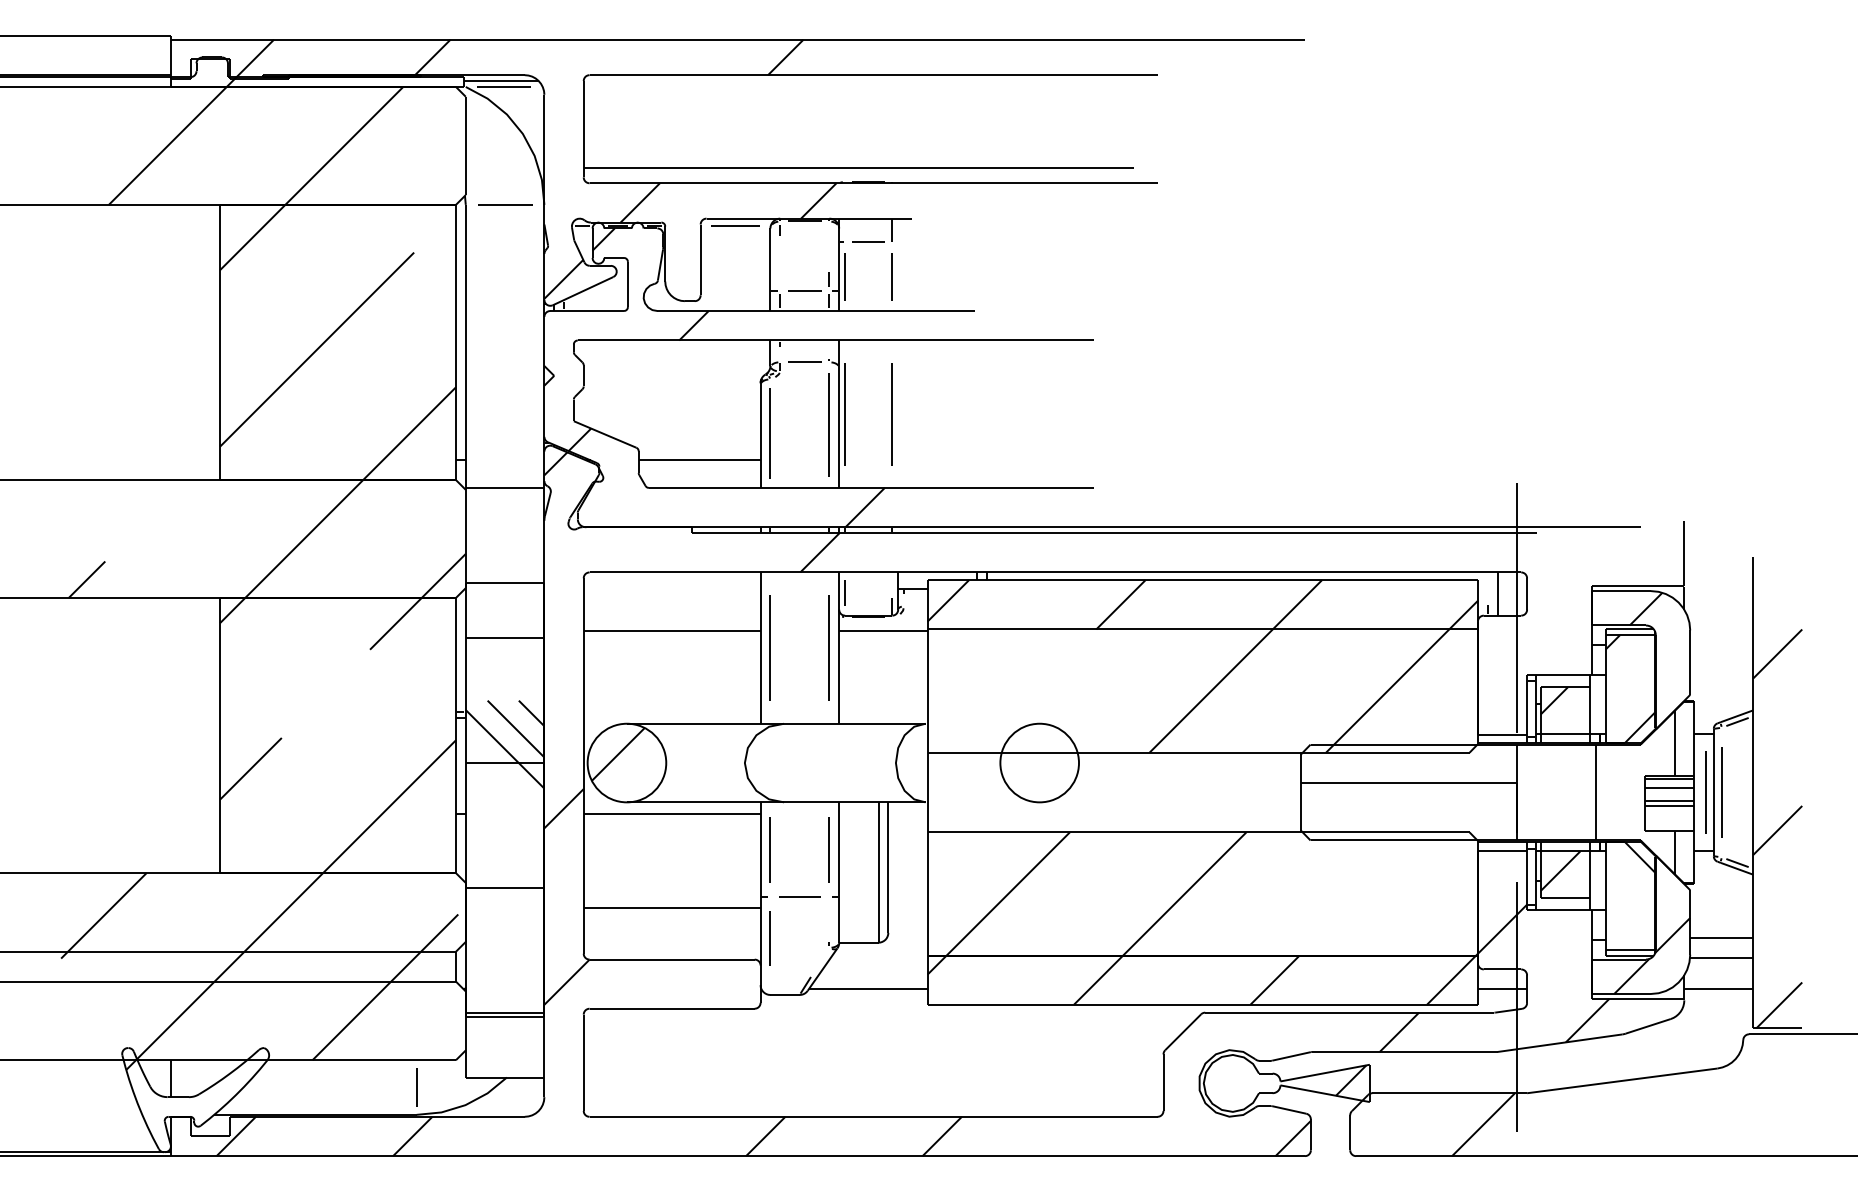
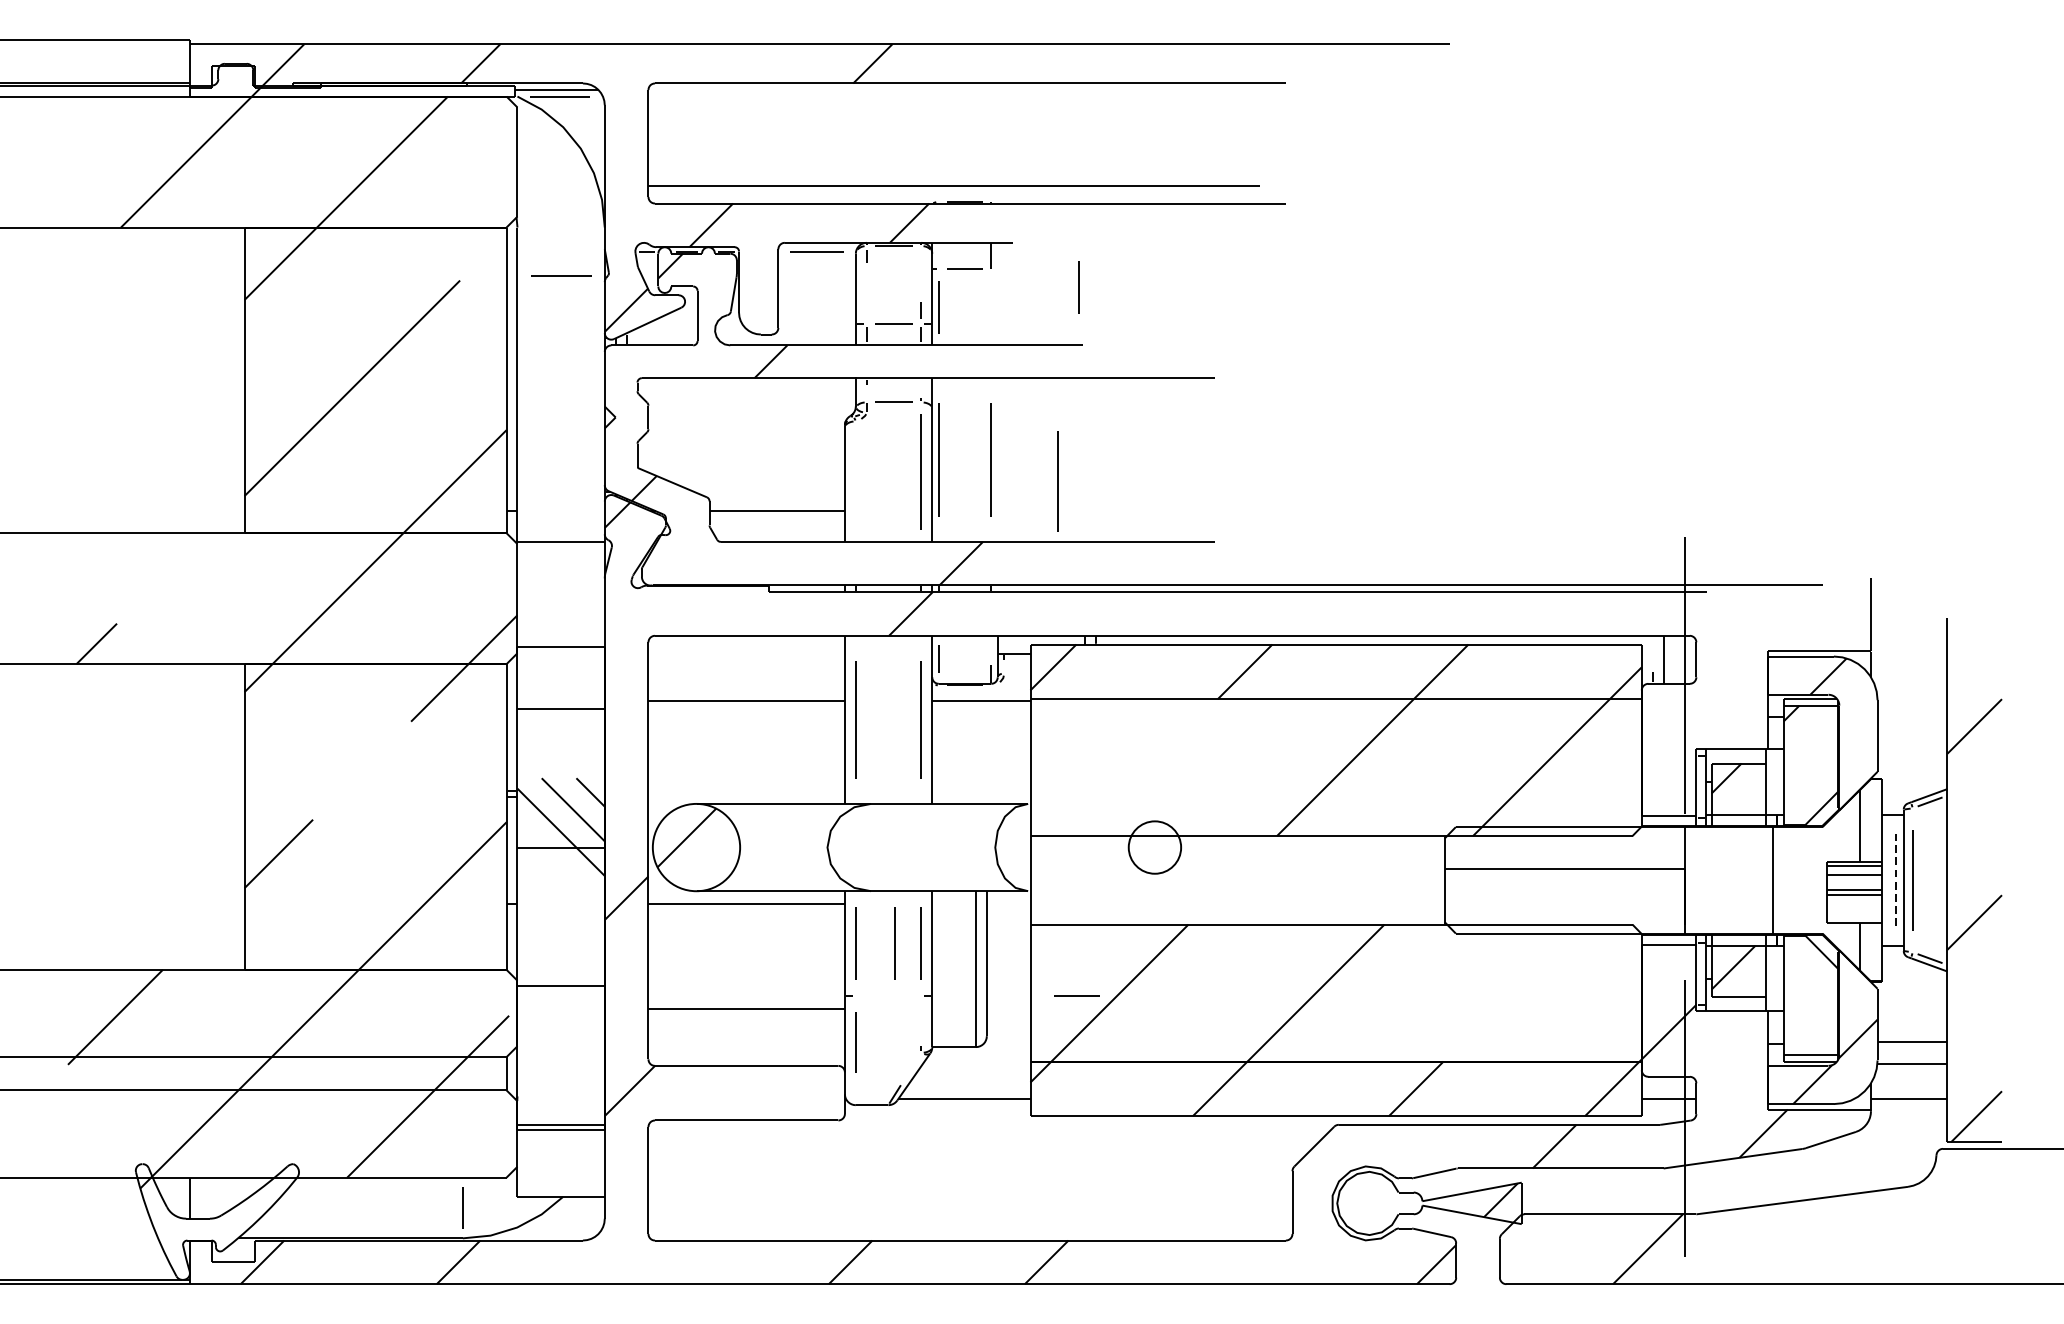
line: (505, 204) -> (561, 275), moved
line: (891, 276) -> (1078, 287), moved
line: (769, 433) -> (1056, 481), moved
circle: (1039, 762) -> (1154, 846), size x0.6
line: (1706, 792) -> (1895, 880), solid -> dashed
line: (804, 849) -> (893, 943), added
line: (799, 896) -> (1076, 995), moved

